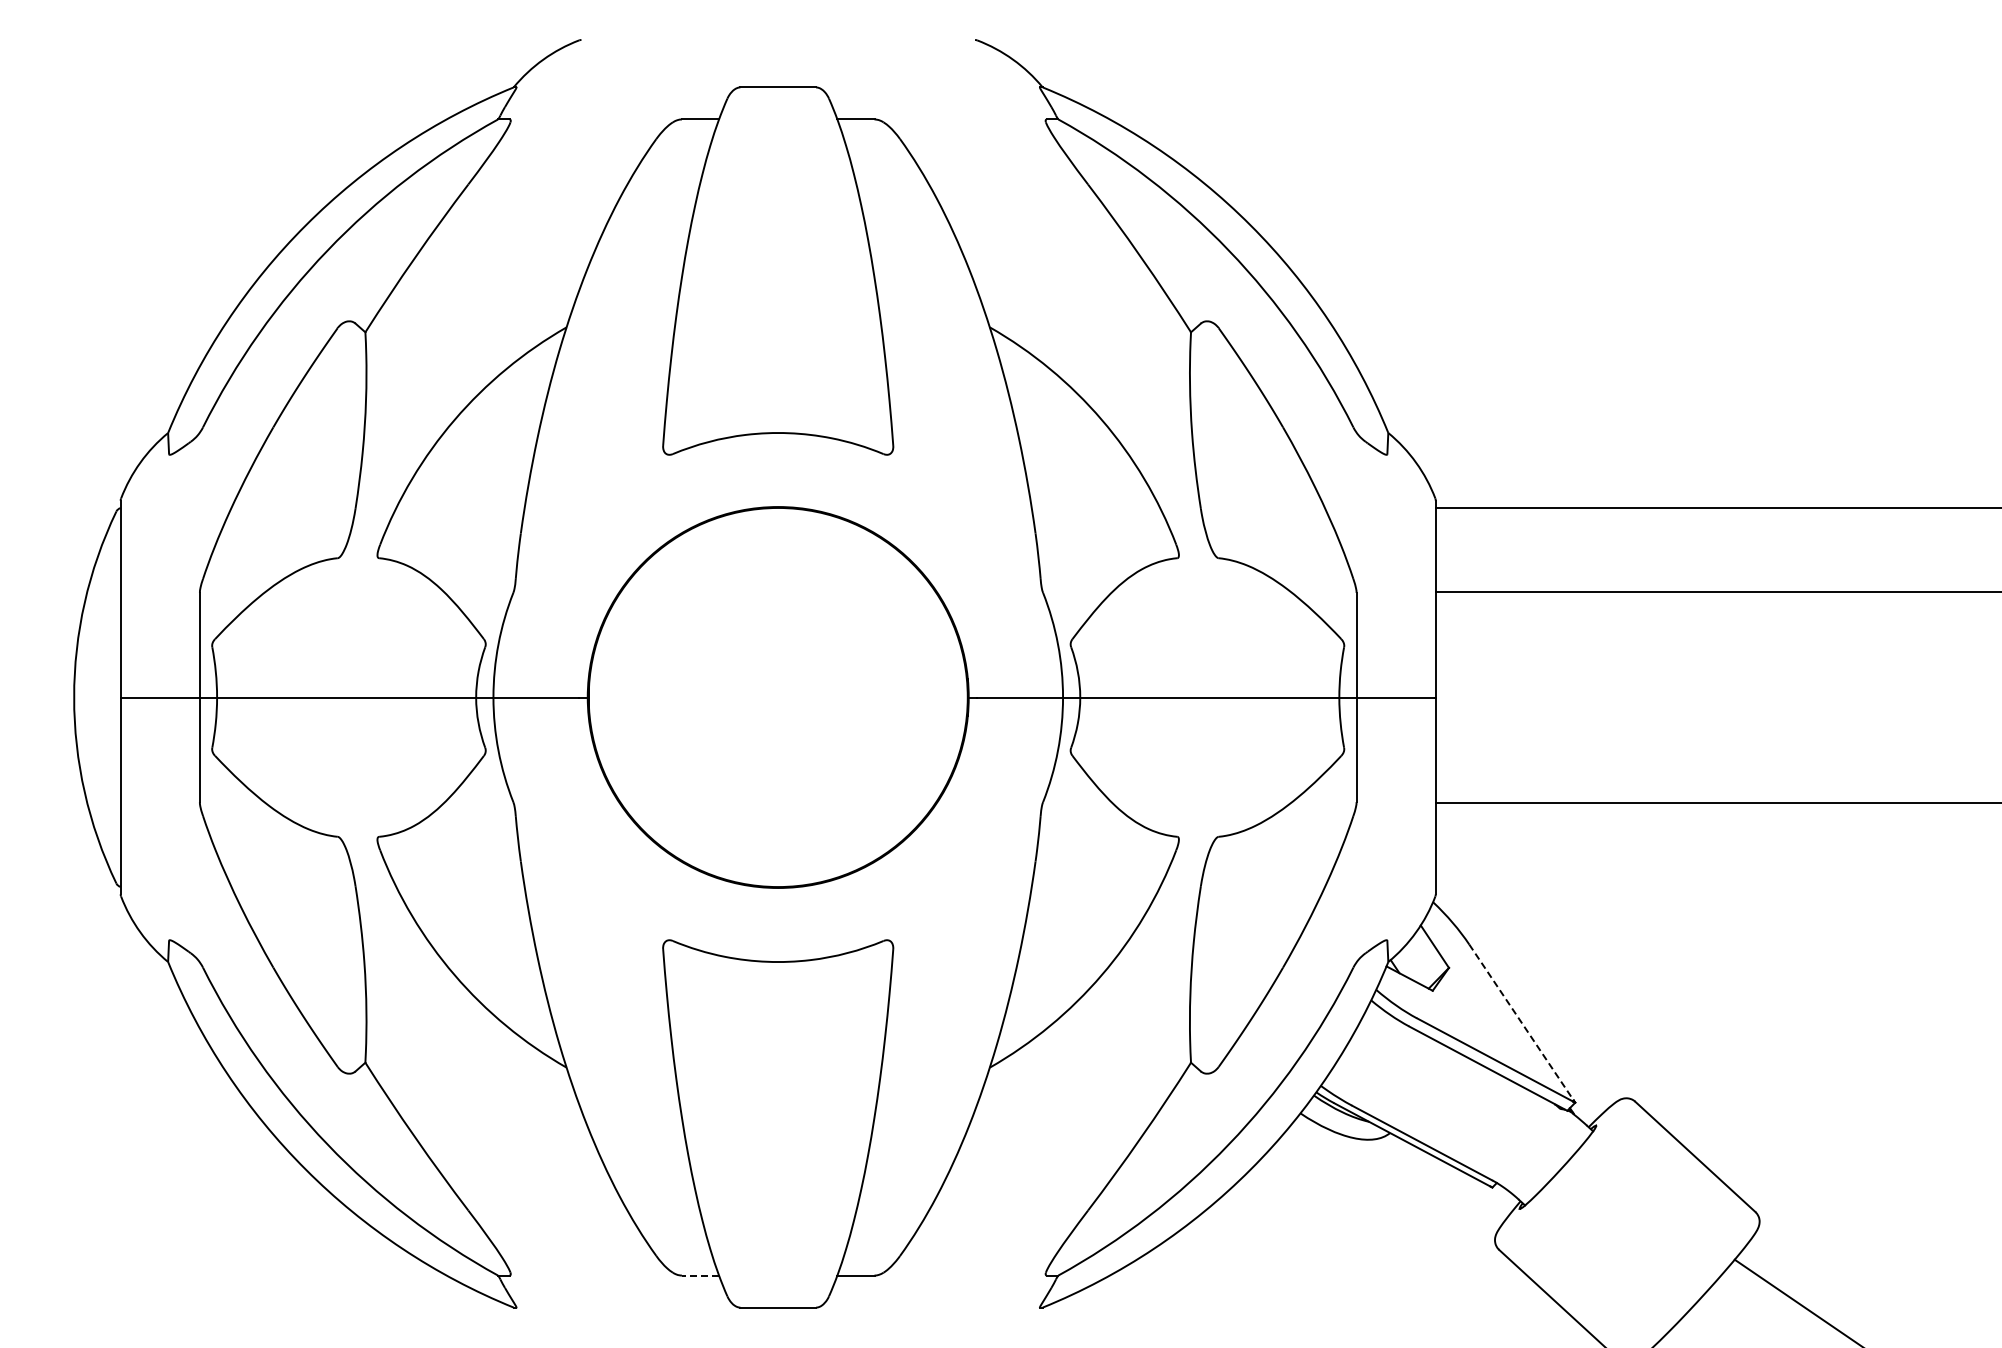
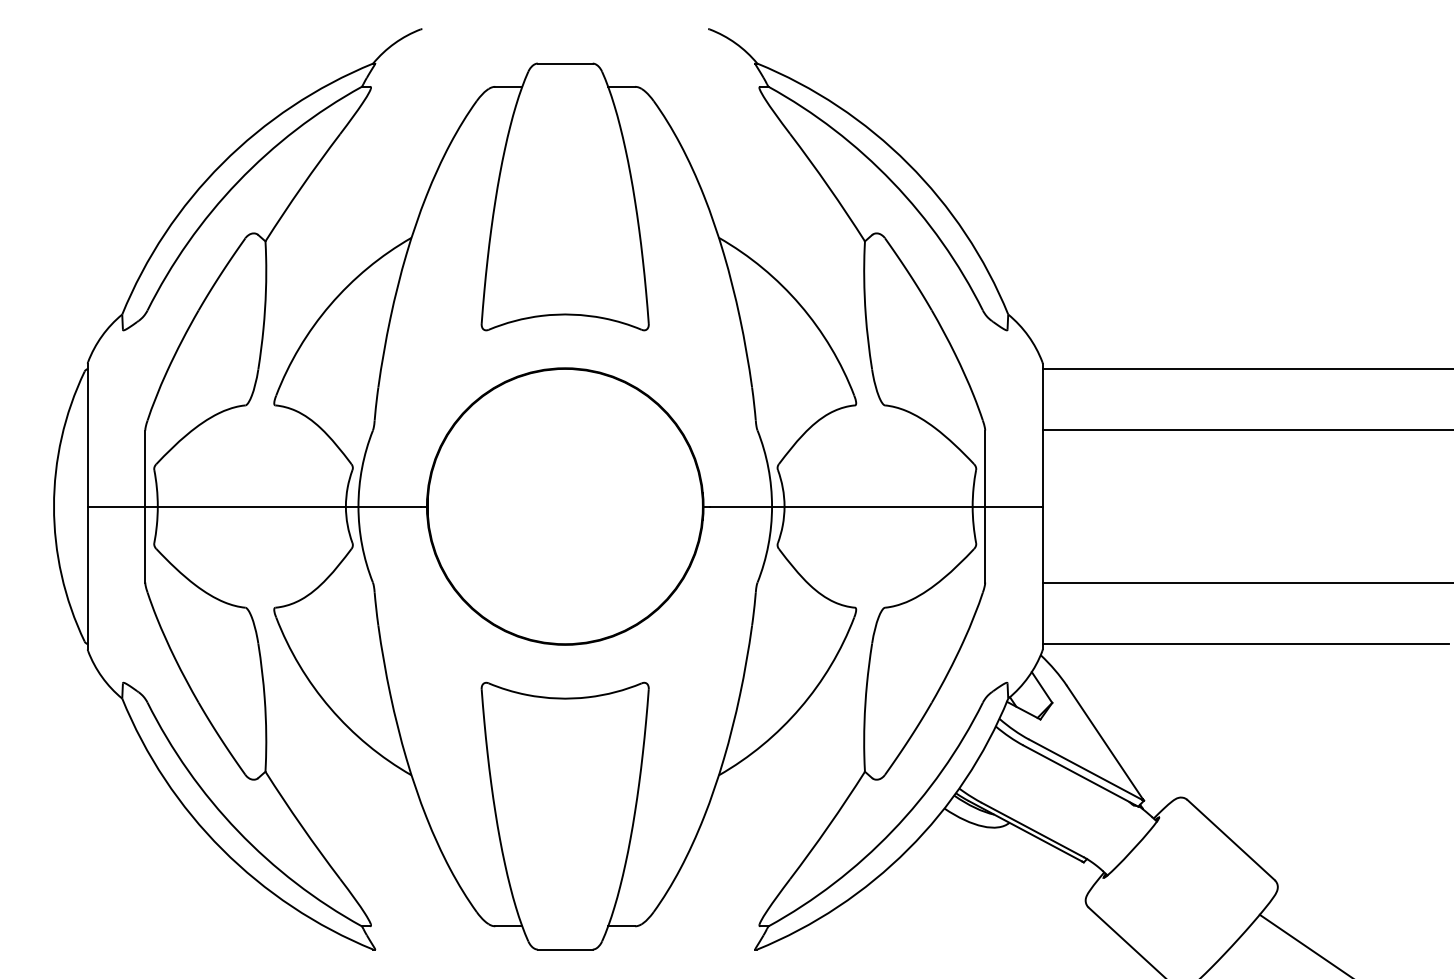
line: (1715, 887) -> (1245, 644), added
line: (1521, 1022) -> (1104, 742), dashed -> solid
line: (700, 1275) -> (508, 926), dashed -> solid

